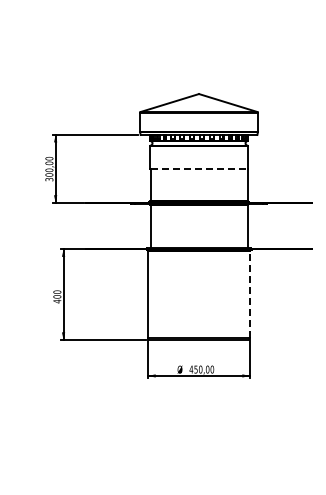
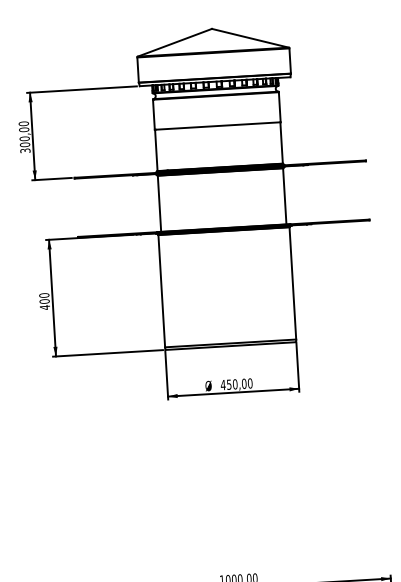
line: (199, 169) -> (218, 126), dashed -> solid
line: (249, 293) -> (292, 282), dashed -> solid

